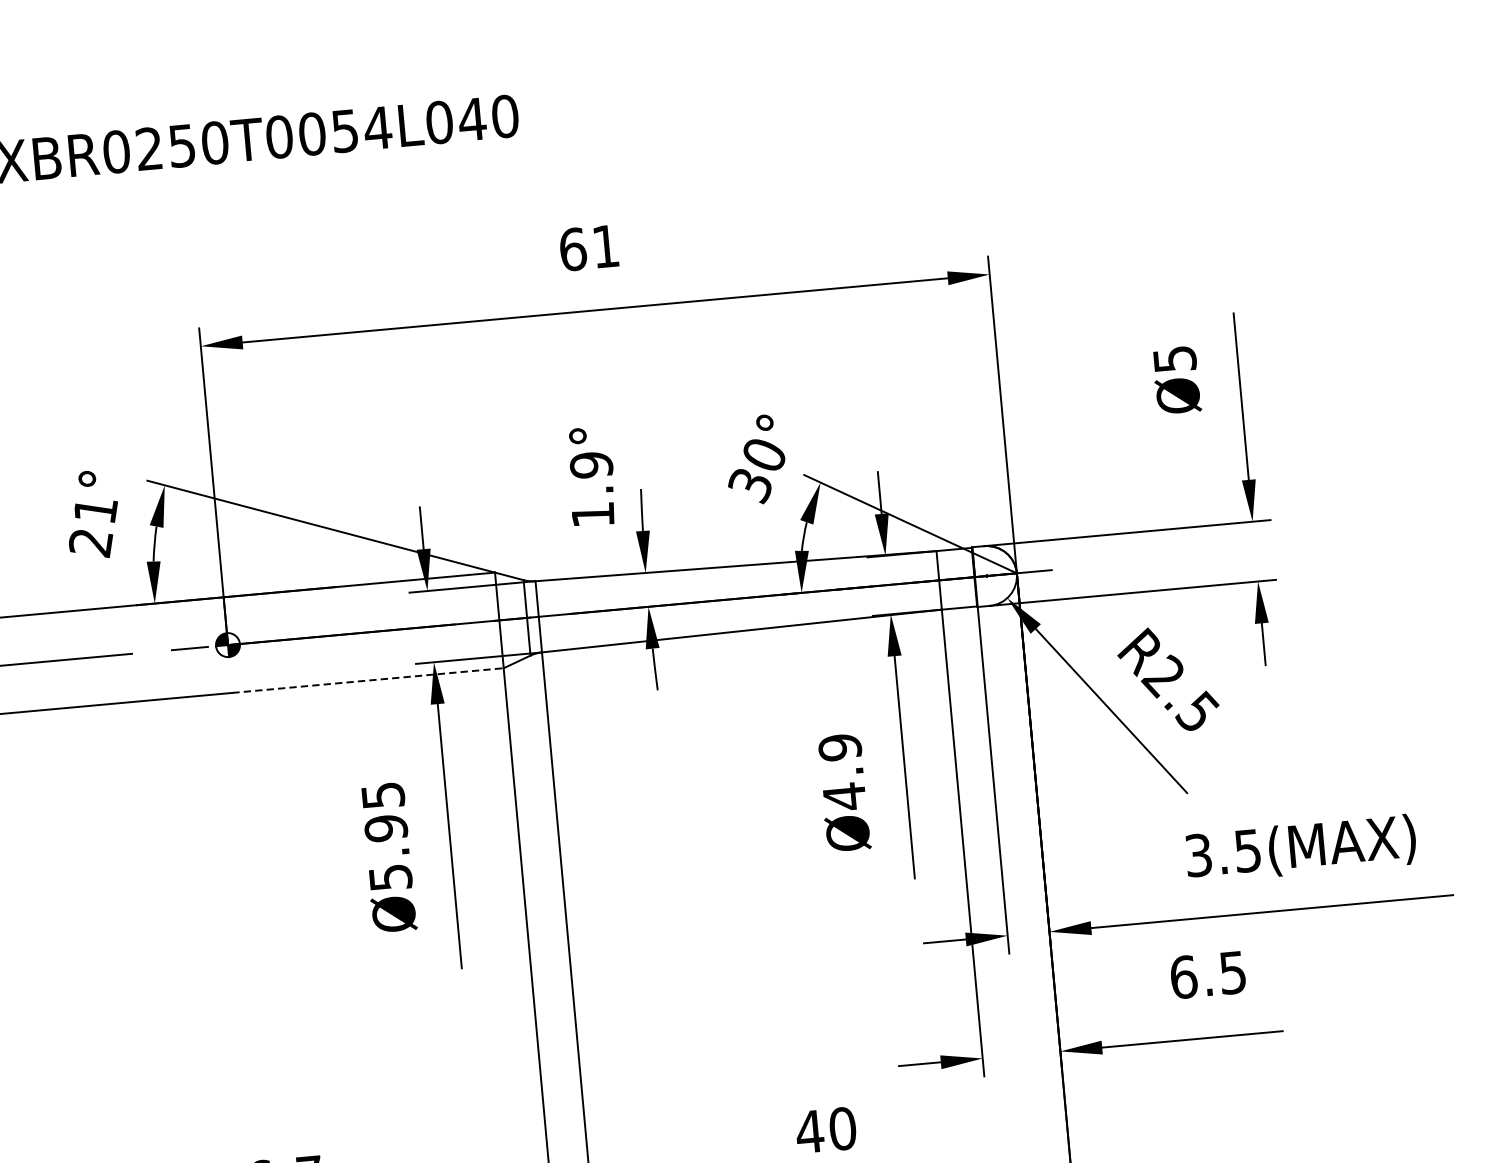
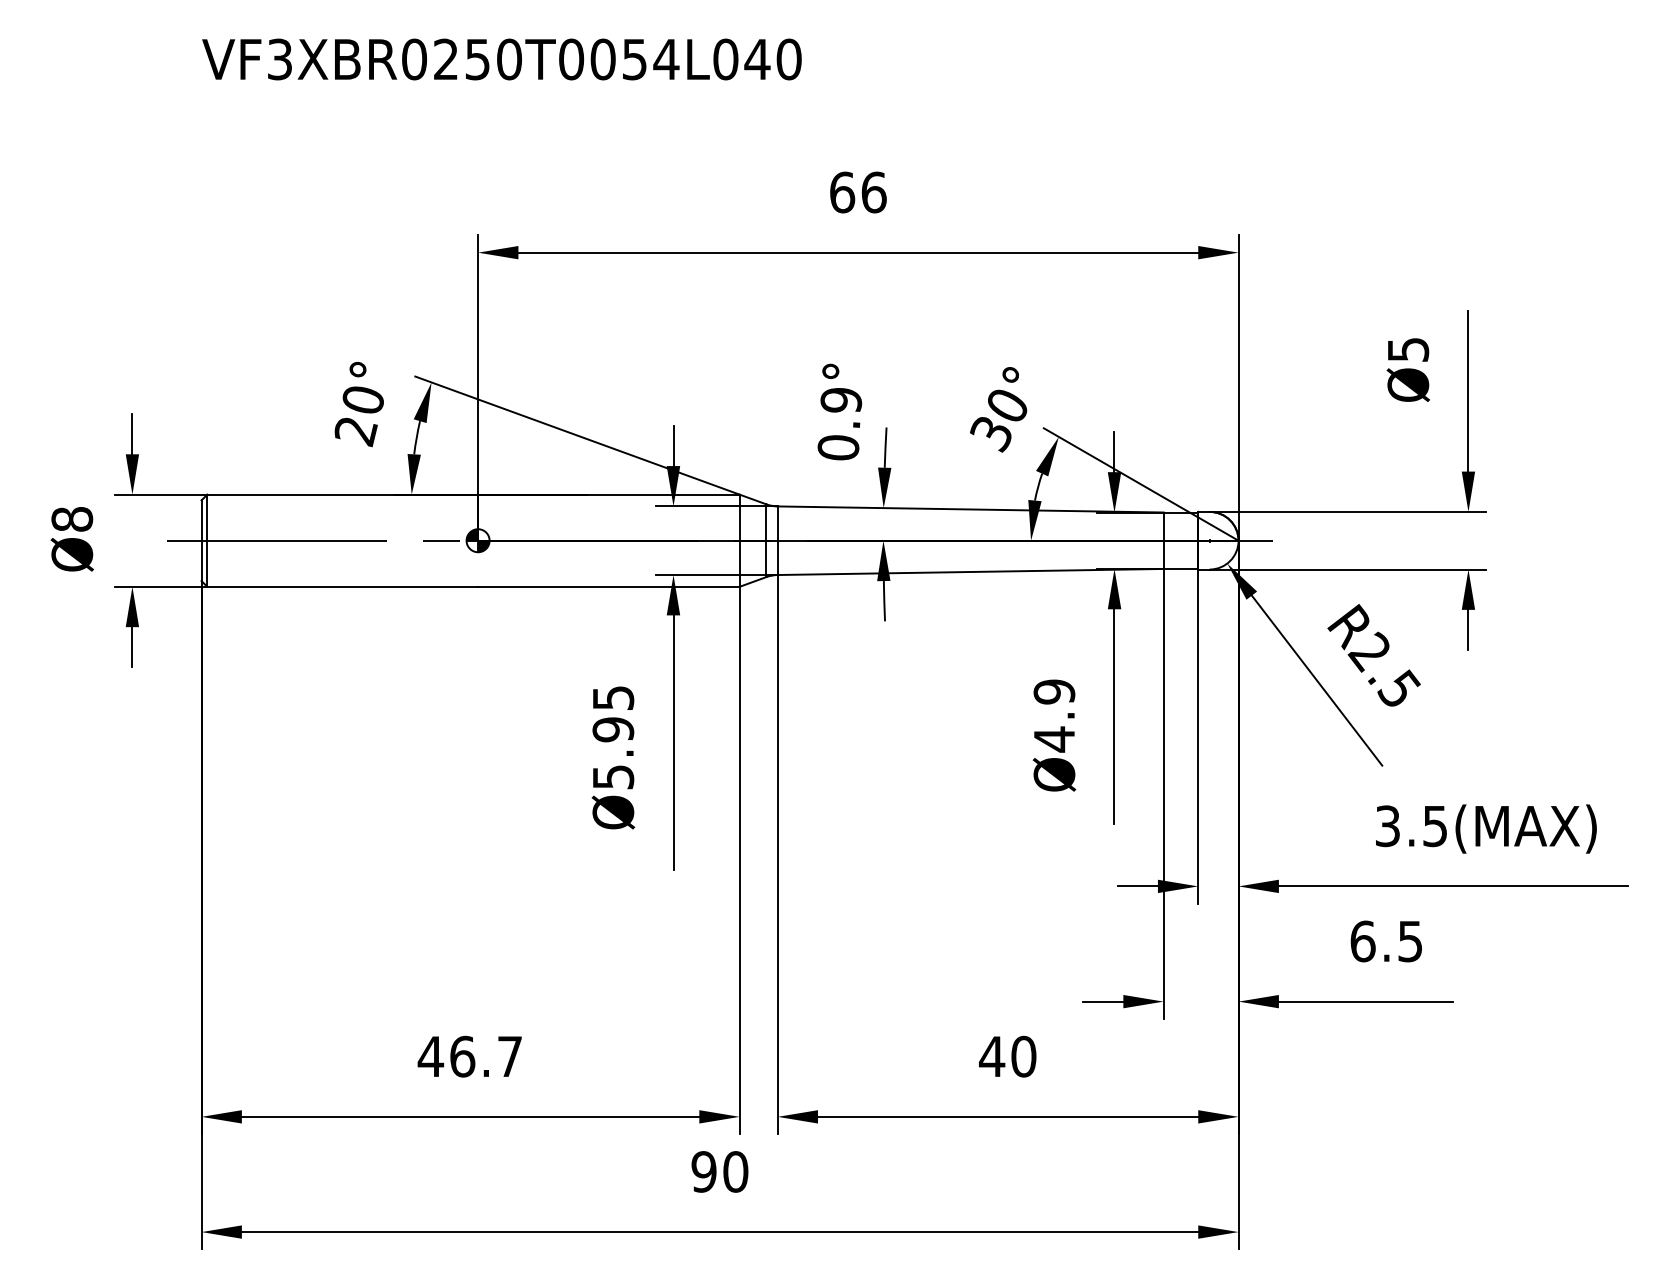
text: (605, 246) -> (873, 192), 61 -> 66
text: (95, 509) -> (363, 399), 21° -> 20°
text: (593, 514) -> (838, 447), 1.9° -> 0.9°
line: (367, 680) -> (608, 586), dashed -> solid

